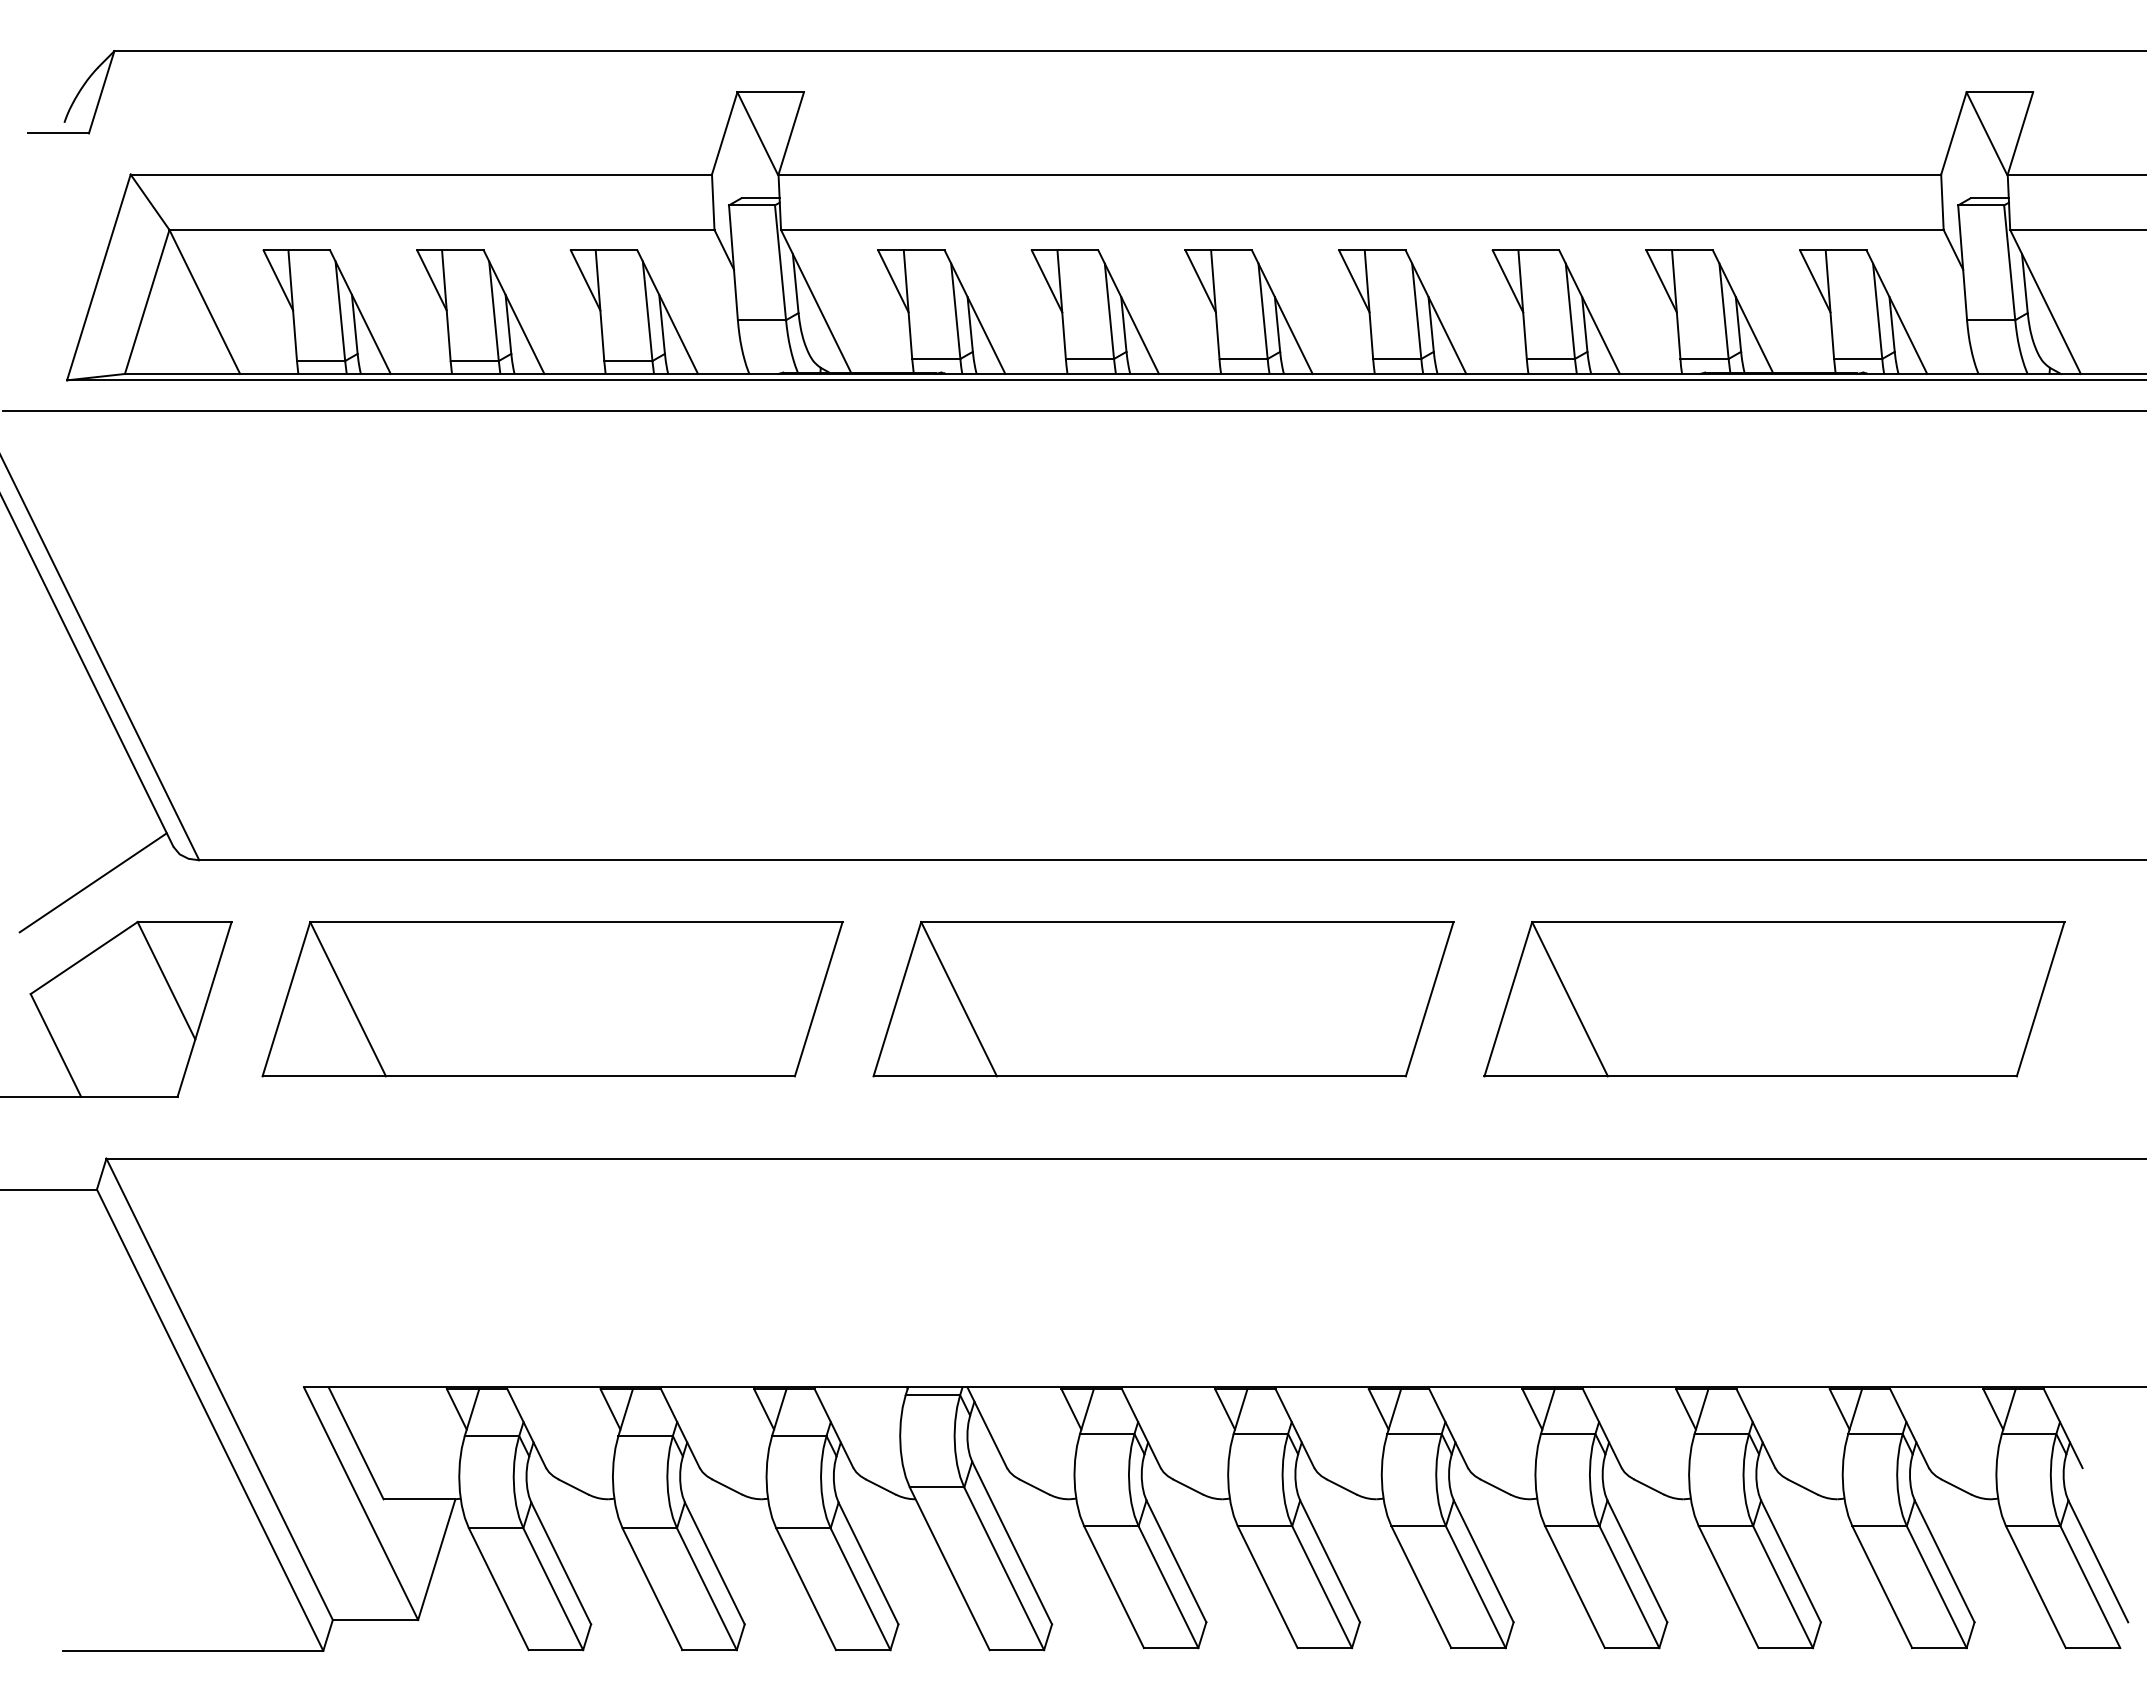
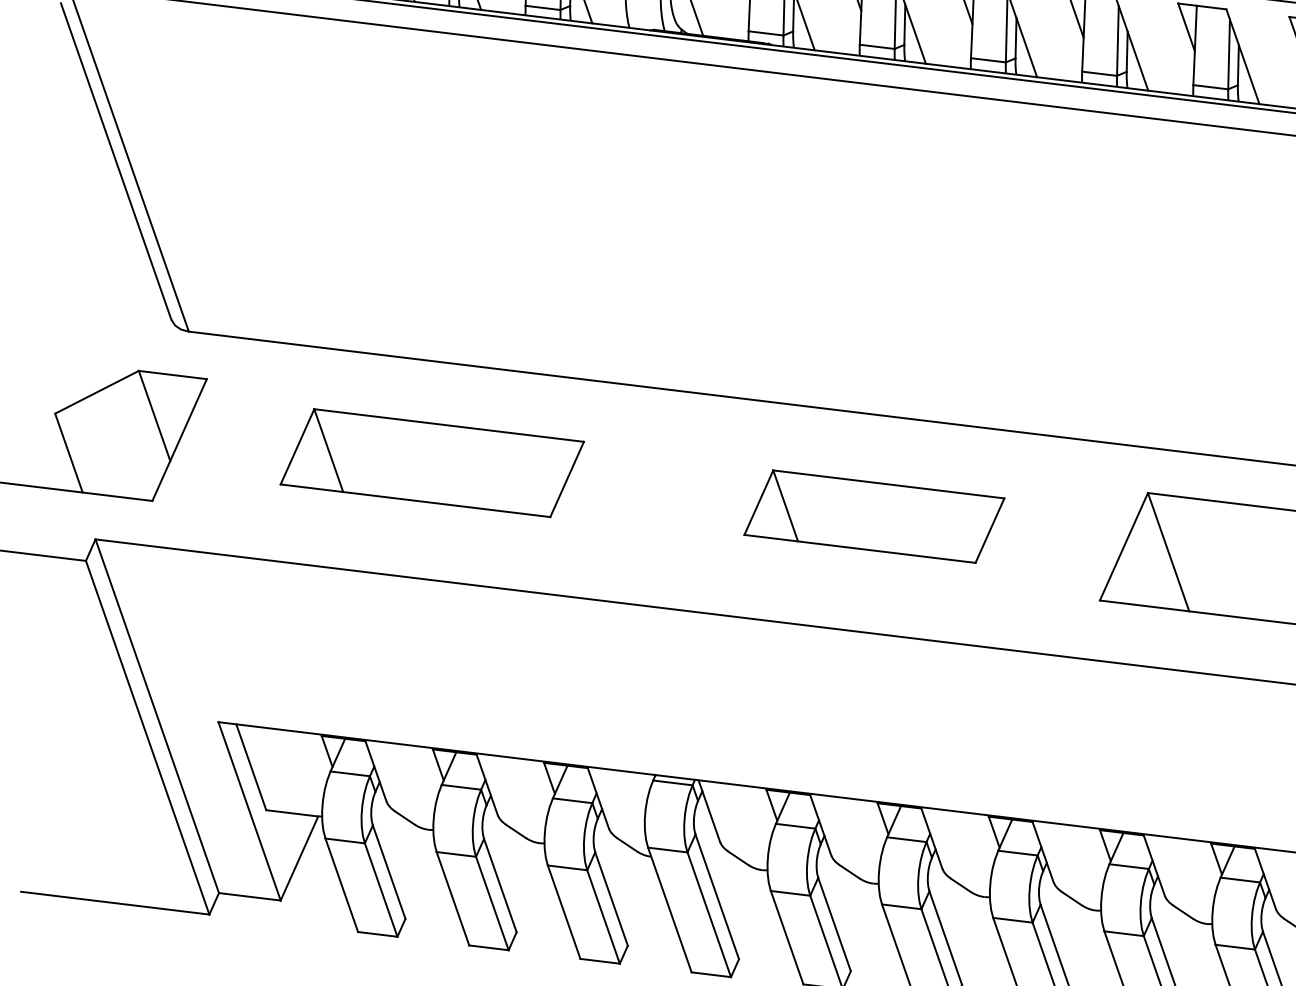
line: (92, 882) -> (109, 338), removed
part: (552, 999) -> (432, 463), size x0.7
part: (1163, 999) -> (874, 516), size x0.6

